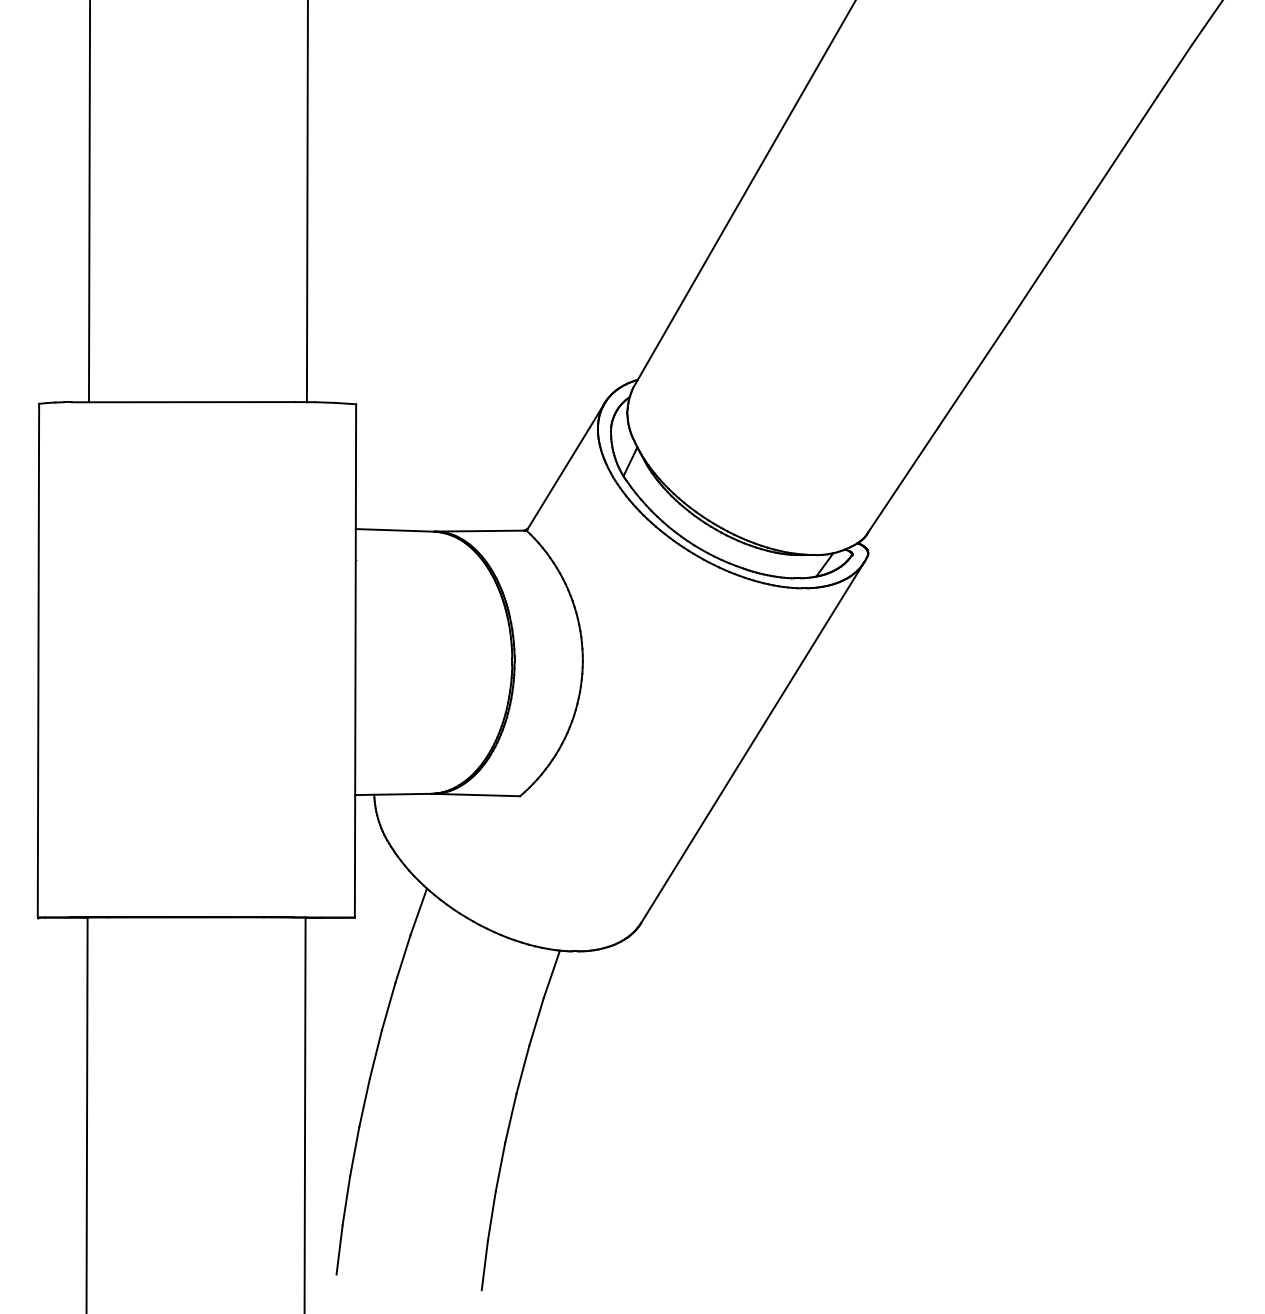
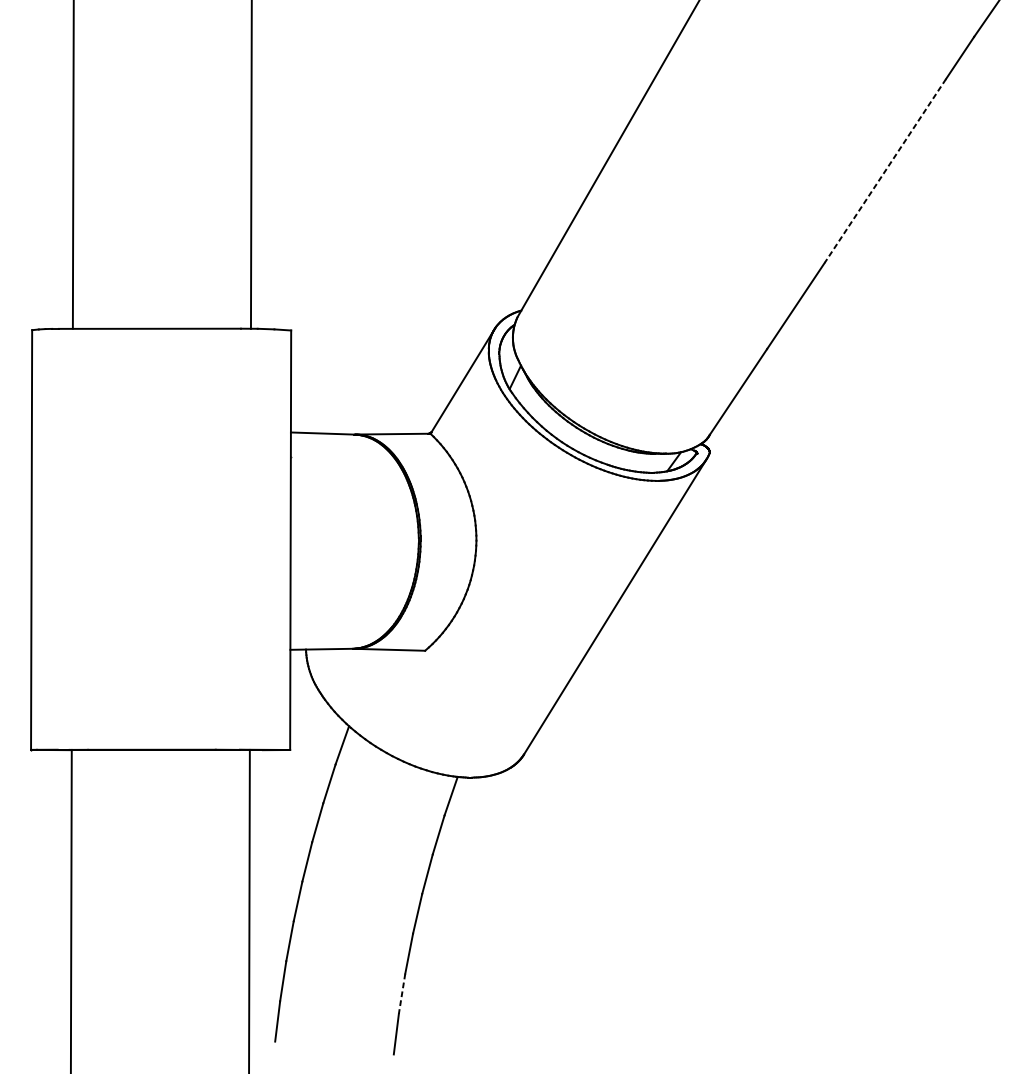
line: (1083, 209) -> (885, 171), solid -> dashed
line: (491, 1216) -> (401, 994), solid -> dashed

